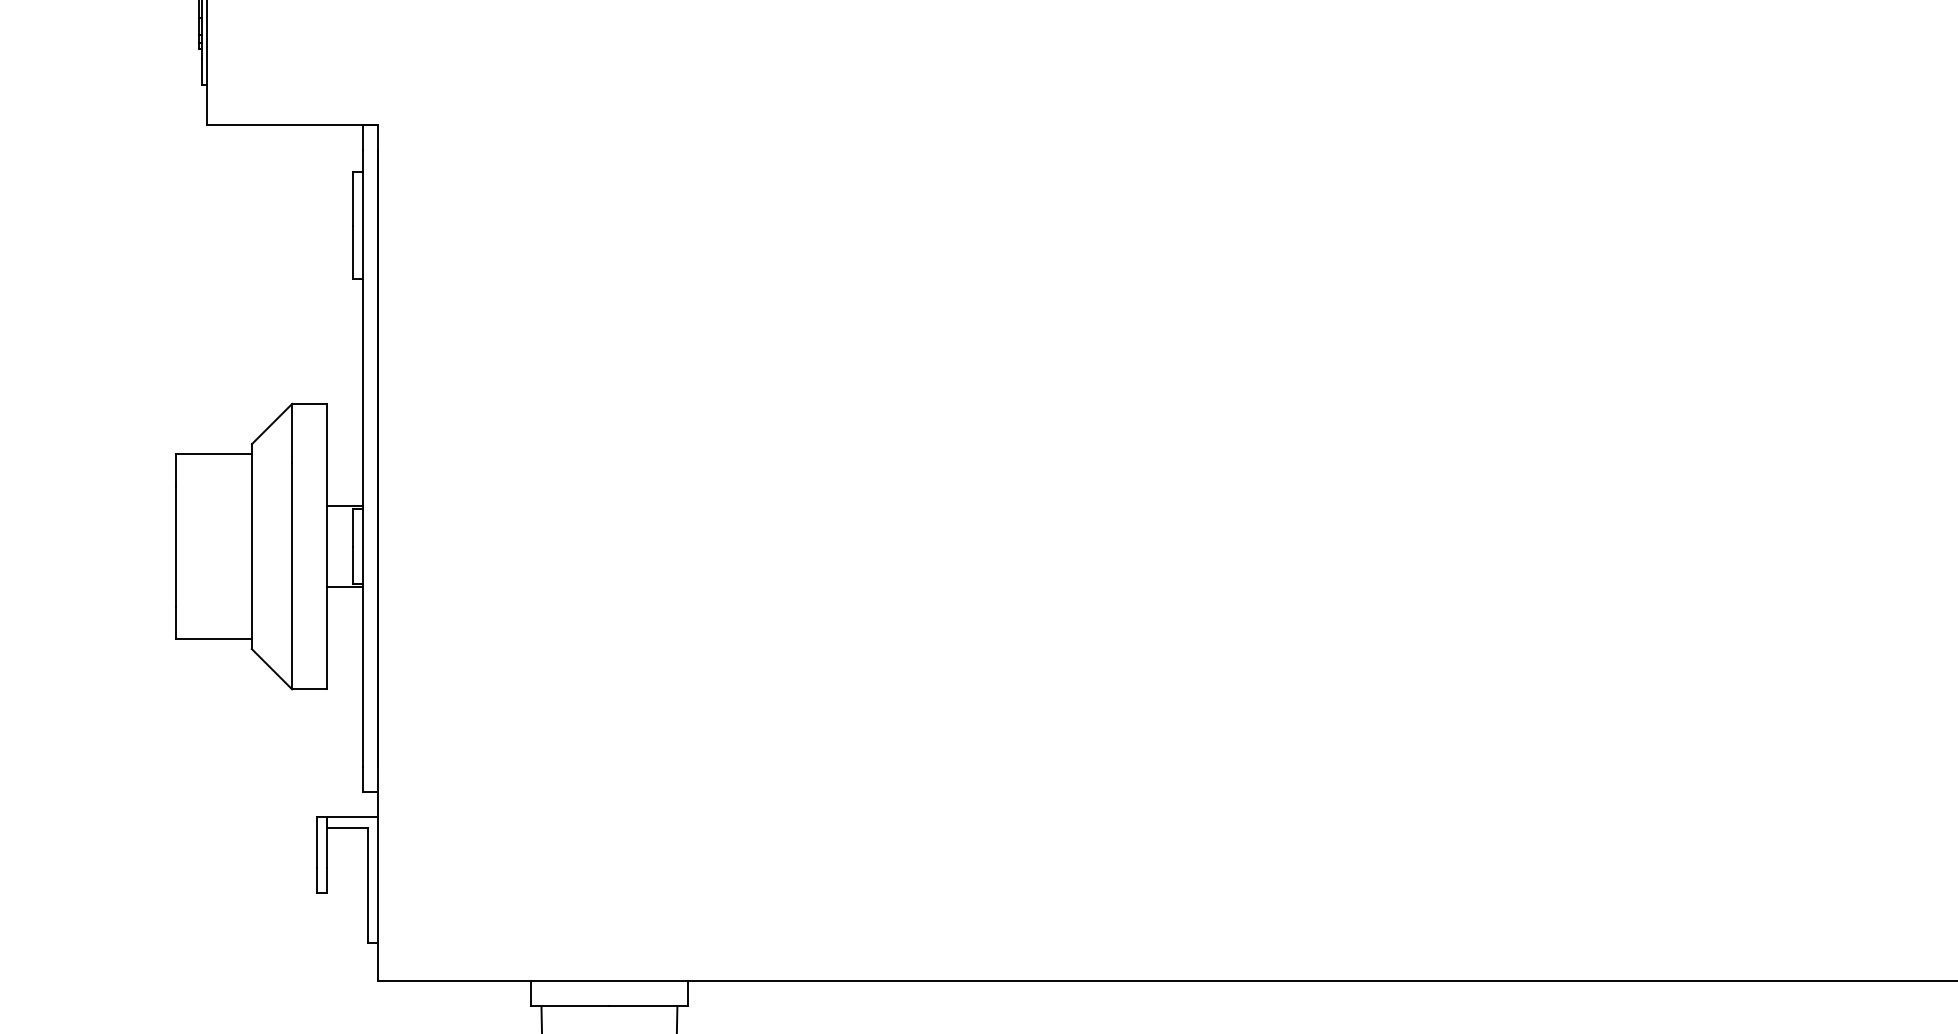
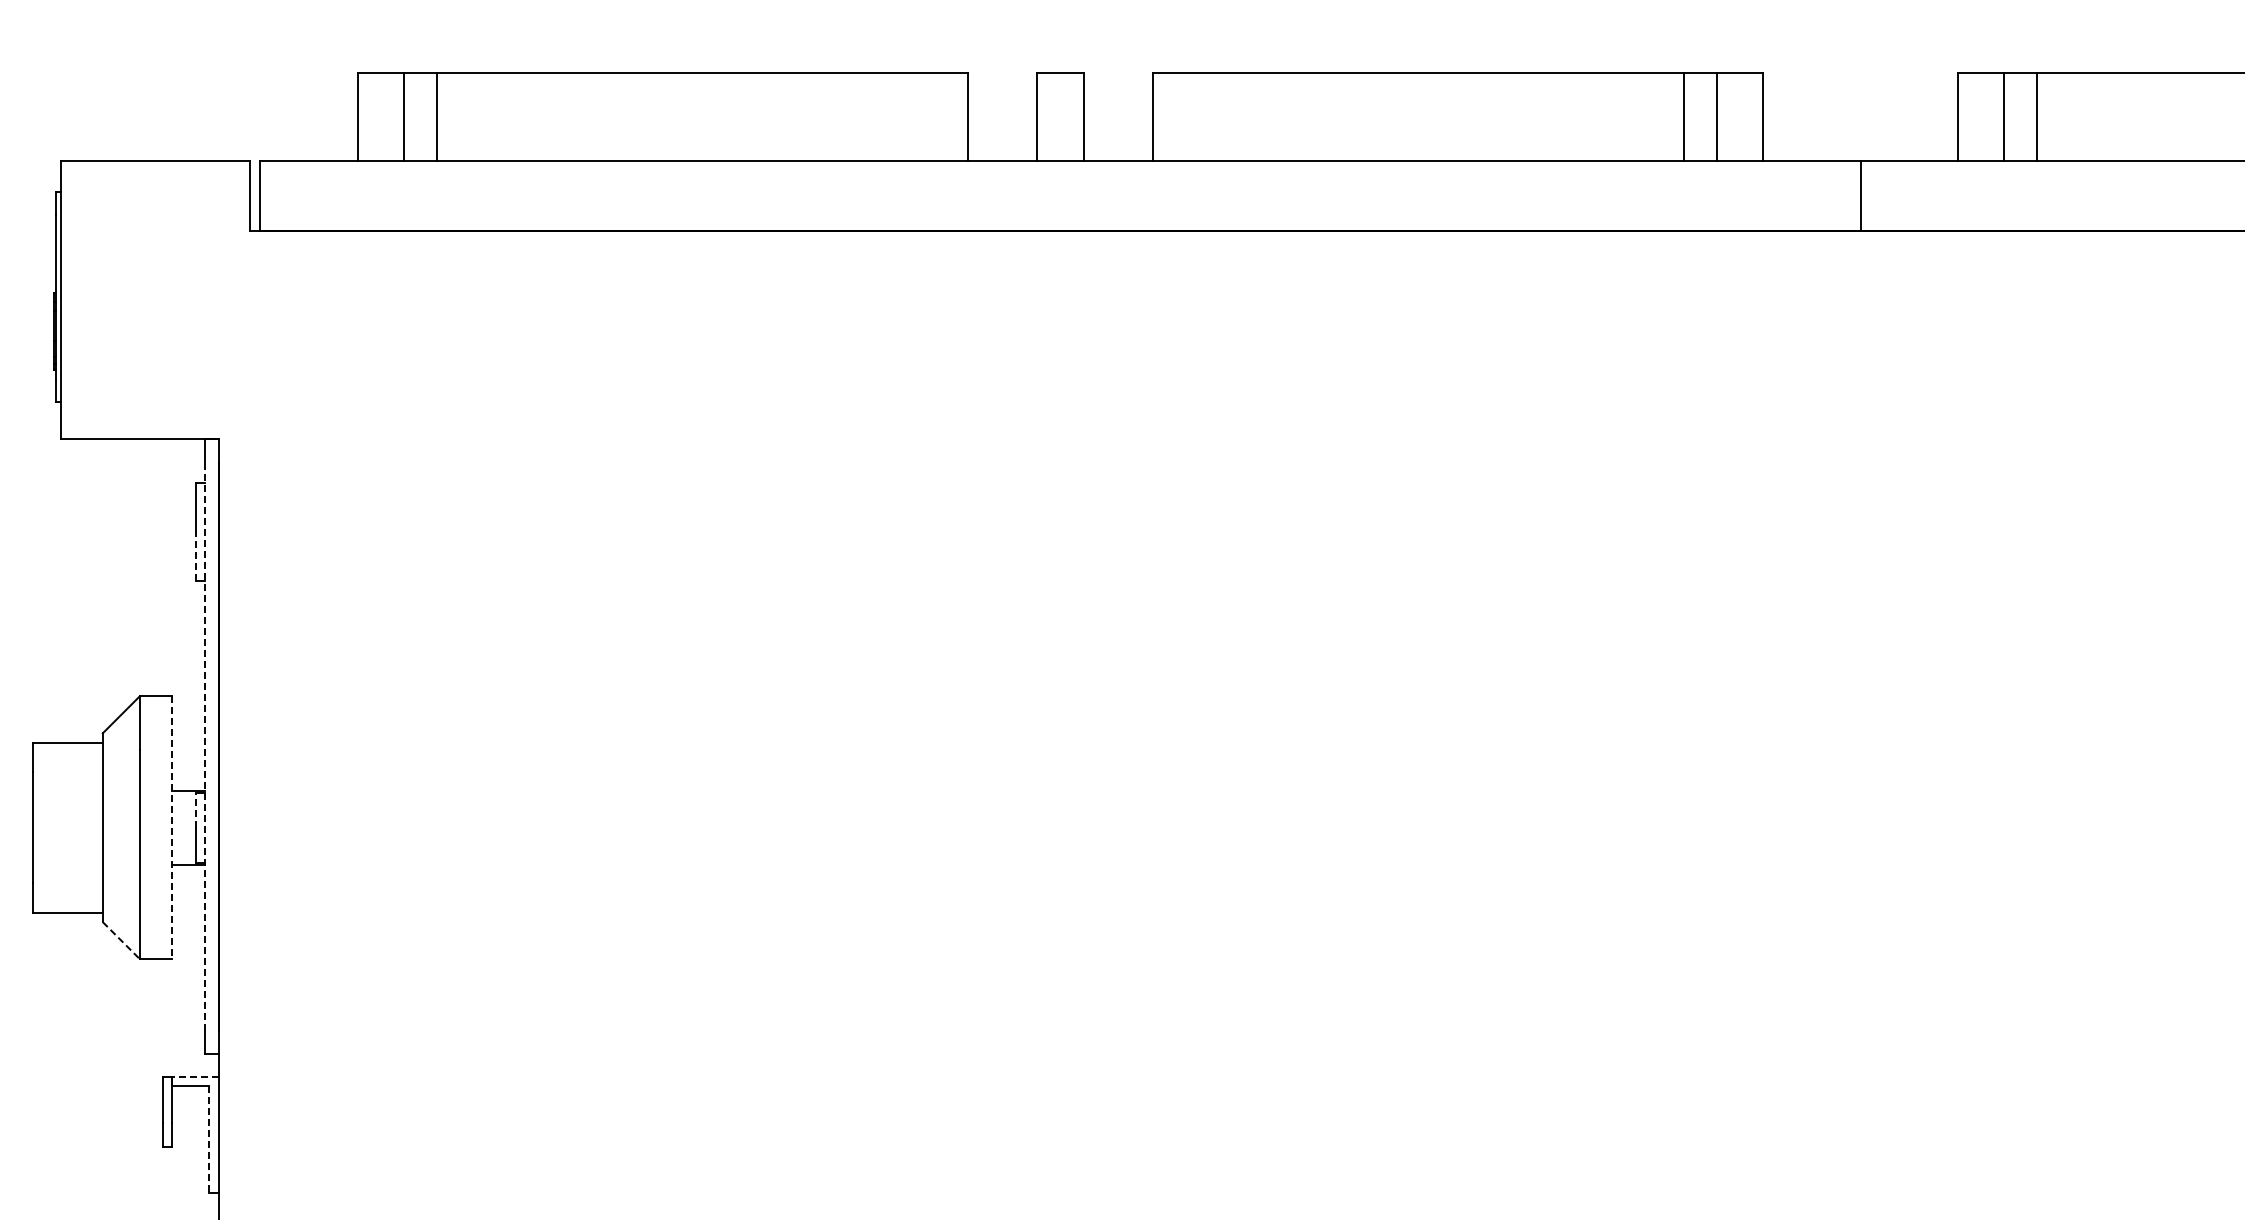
line: (352, 252) -> (195, 556), solid -> dashed
line: (362, 458) -> (204, 746), solid -> dashed
line: (352, 526) -> (195, 809), solid -> dashed
line: (327, 547) -> (172, 828), solid -> dashed
line: (272, 669) -> (121, 940), solid -> dashed
line: (352, 817) -> (195, 1077), solid -> dashed
line: (367, 886) -> (209, 1140), solid -> dashed

